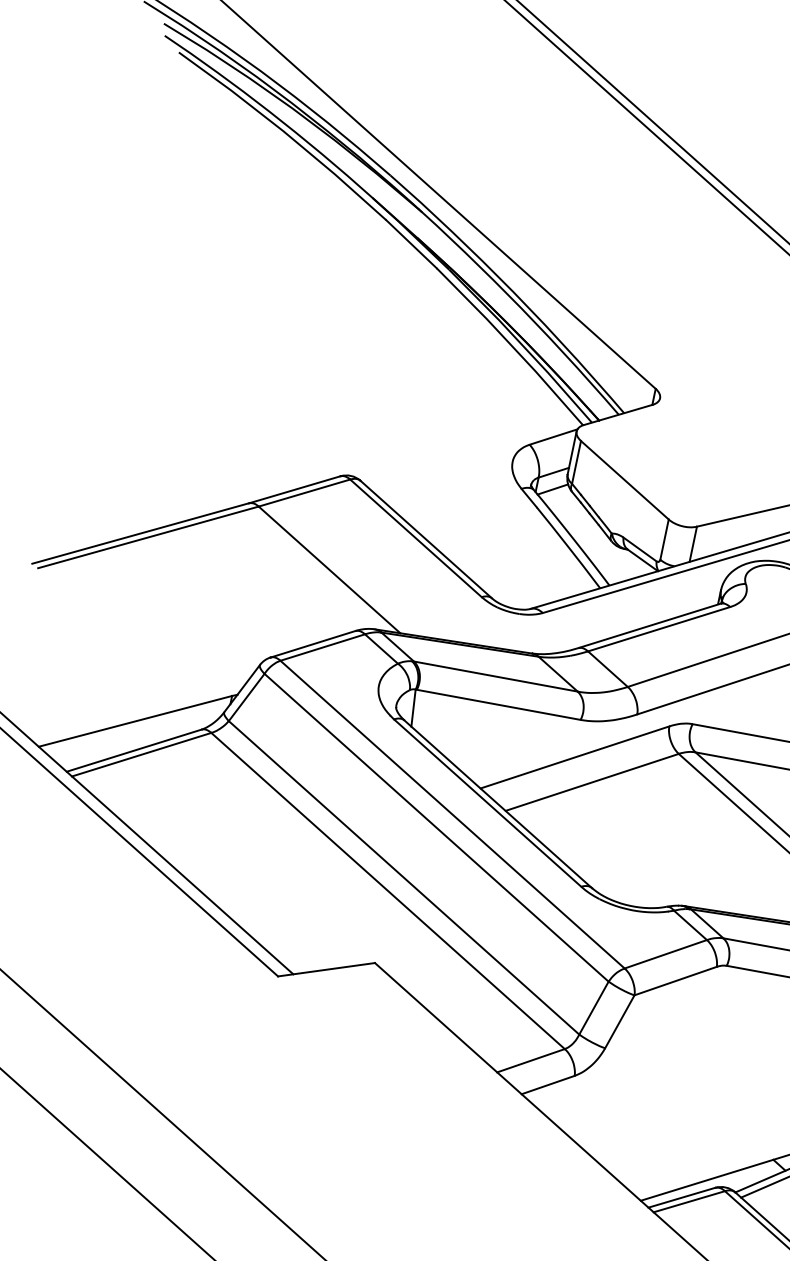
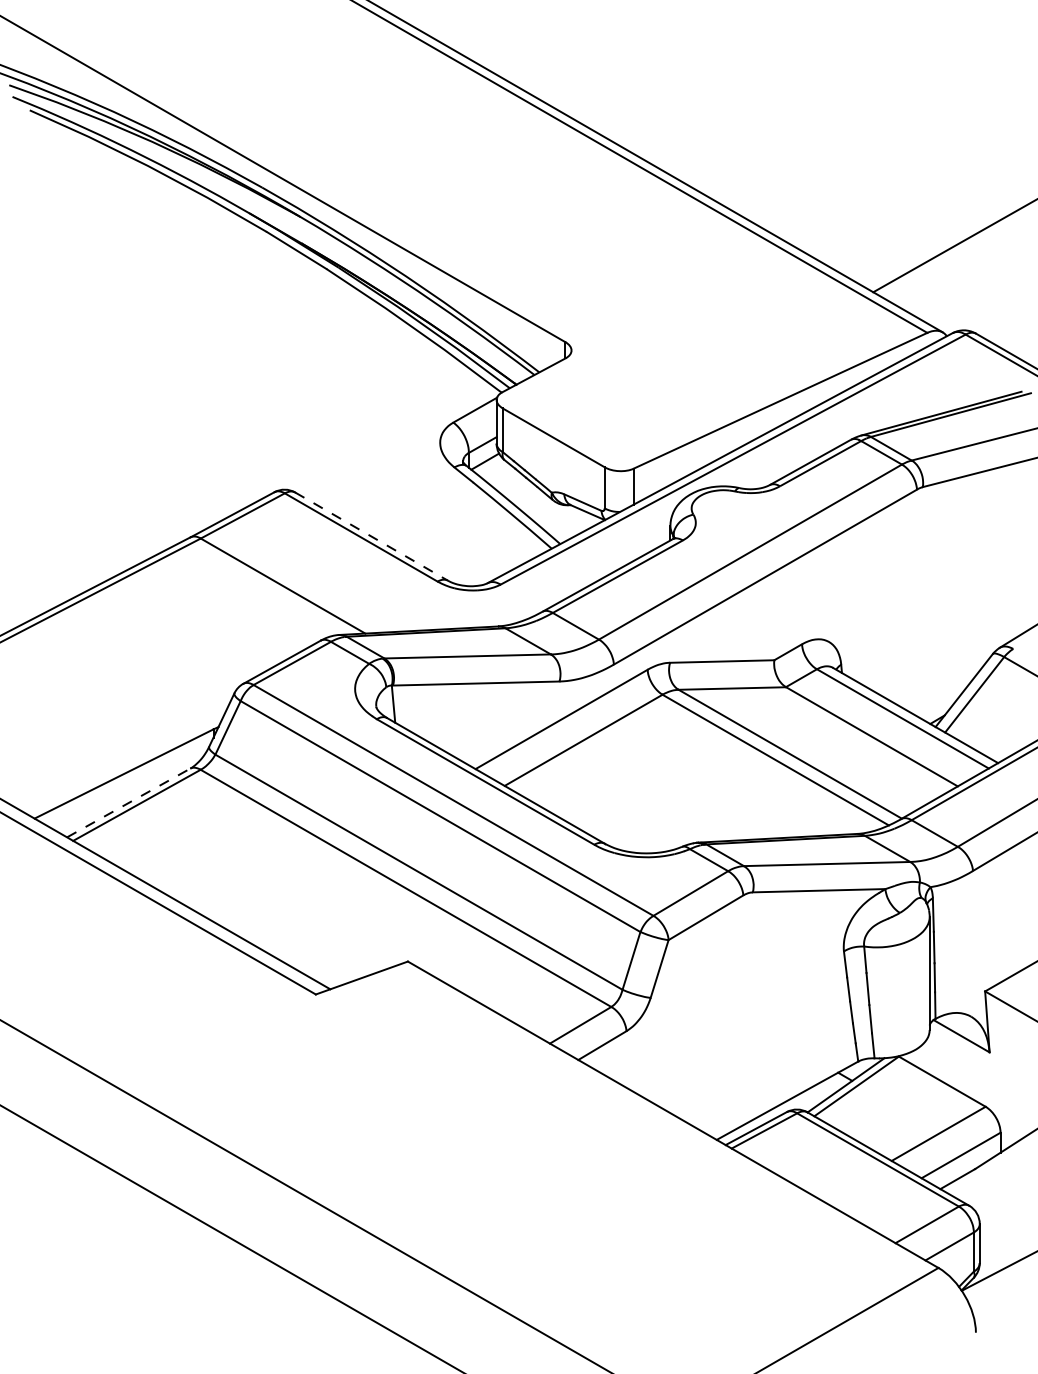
line: (427, 539) -> (372, 536), solid -> dashed
line: (133, 750) -> (128, 802), solid -> dashed

